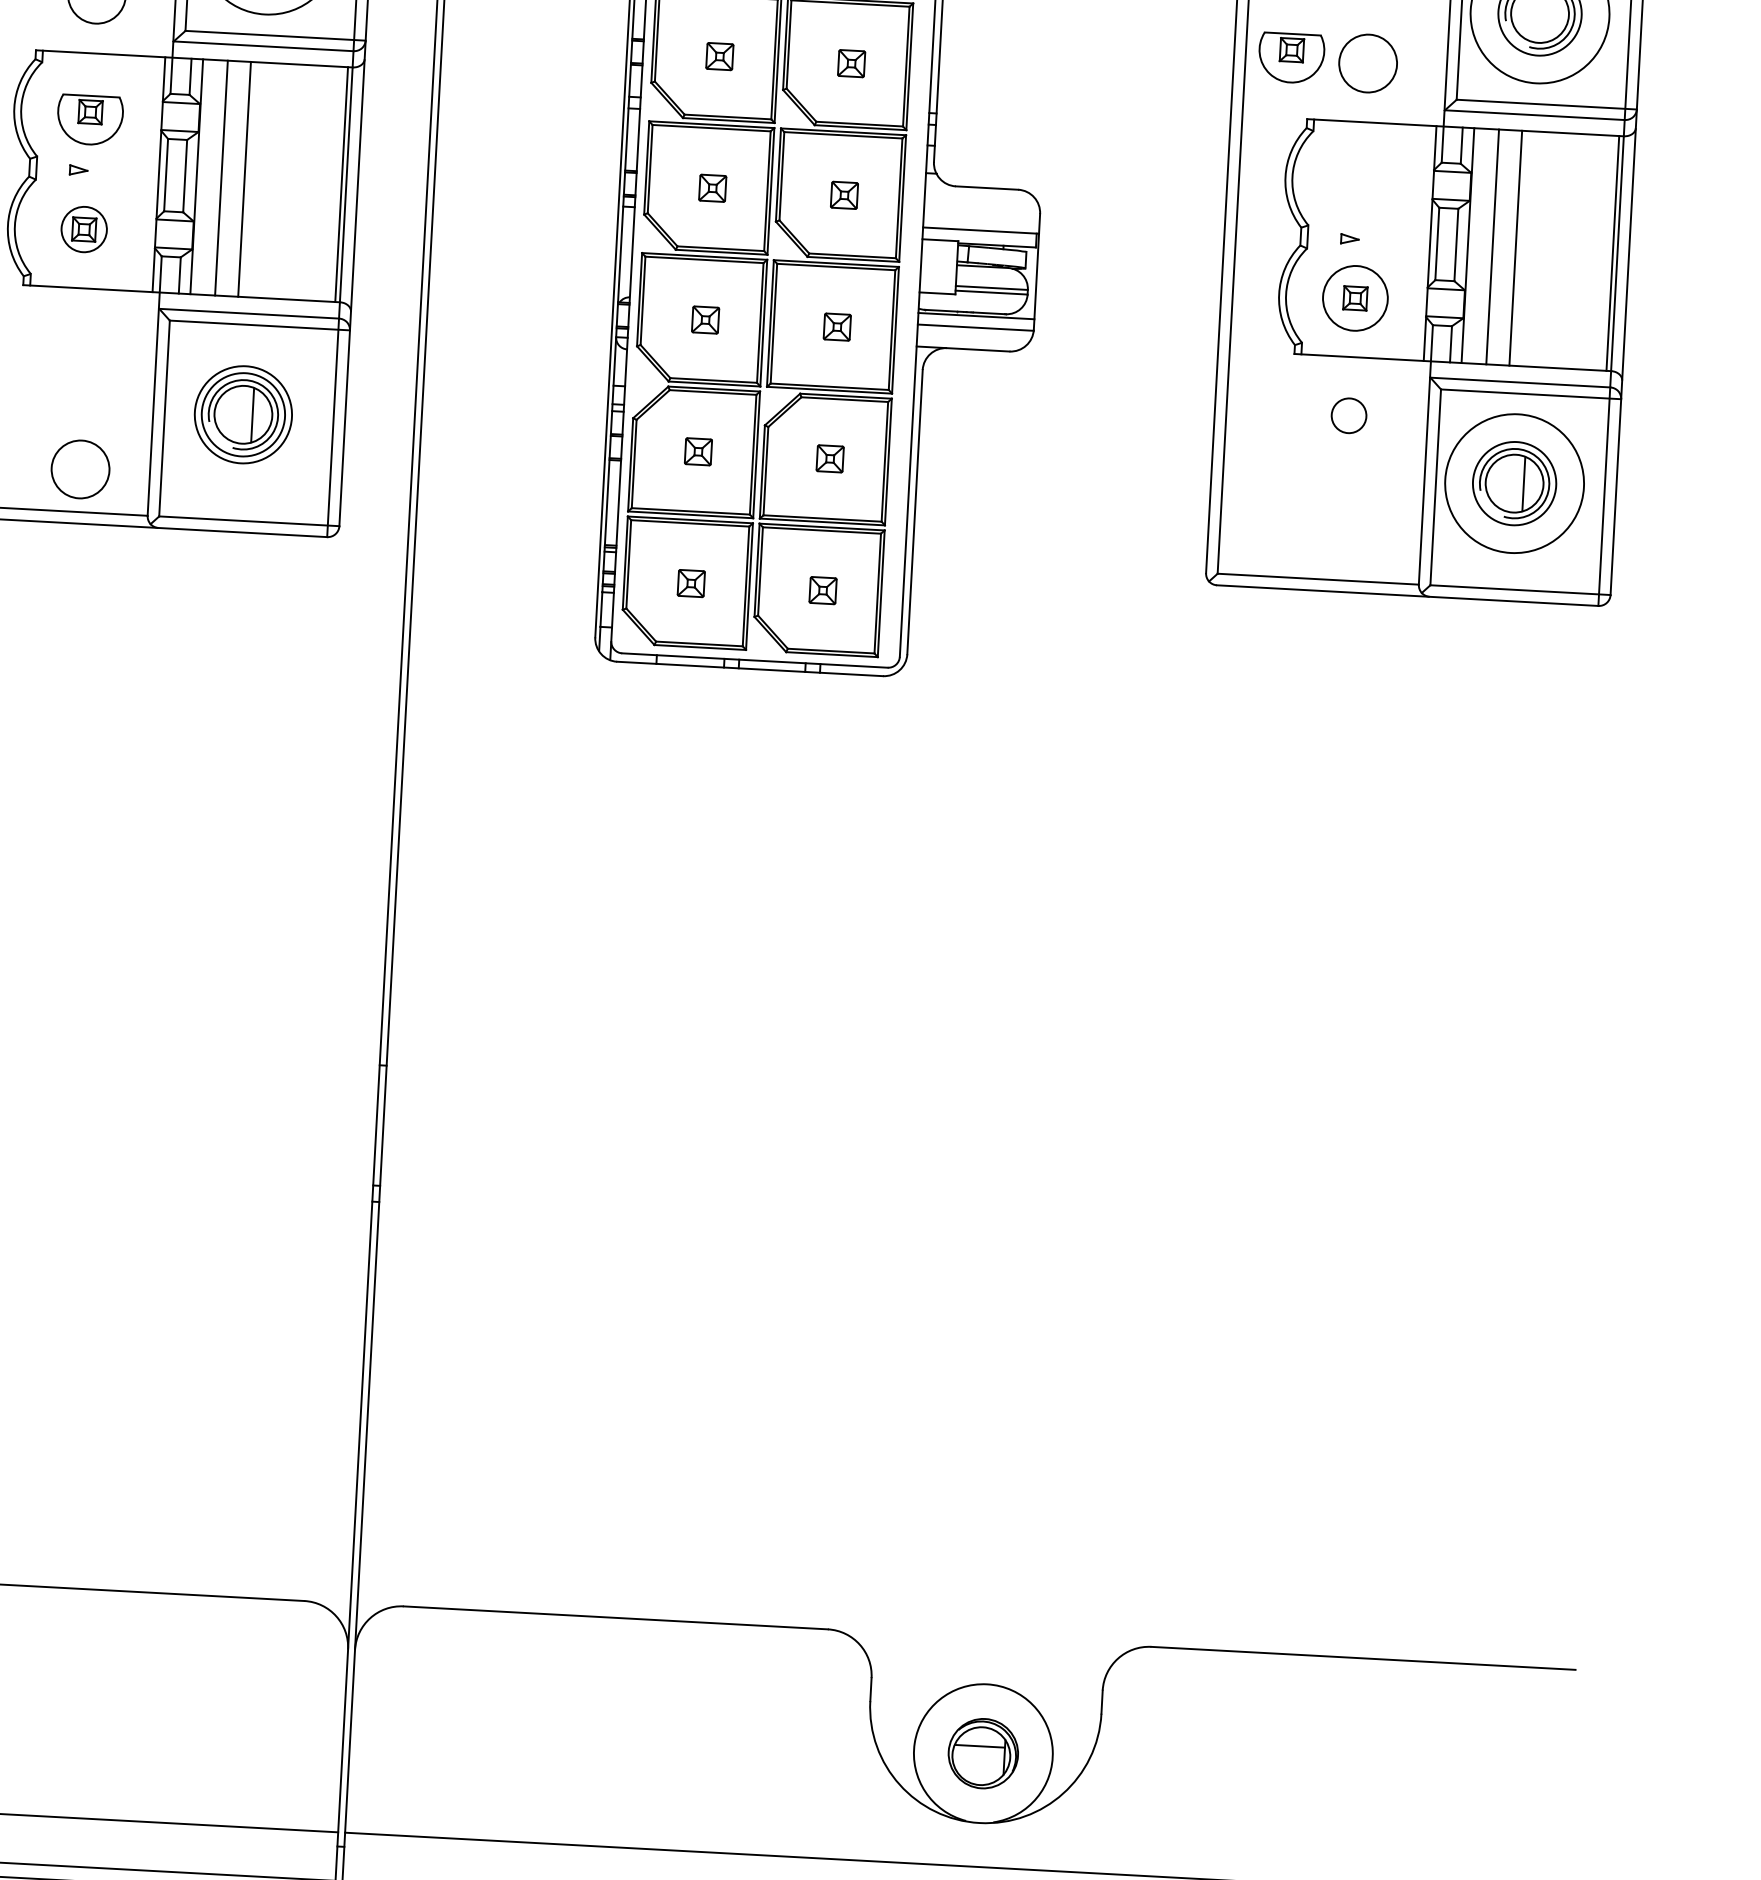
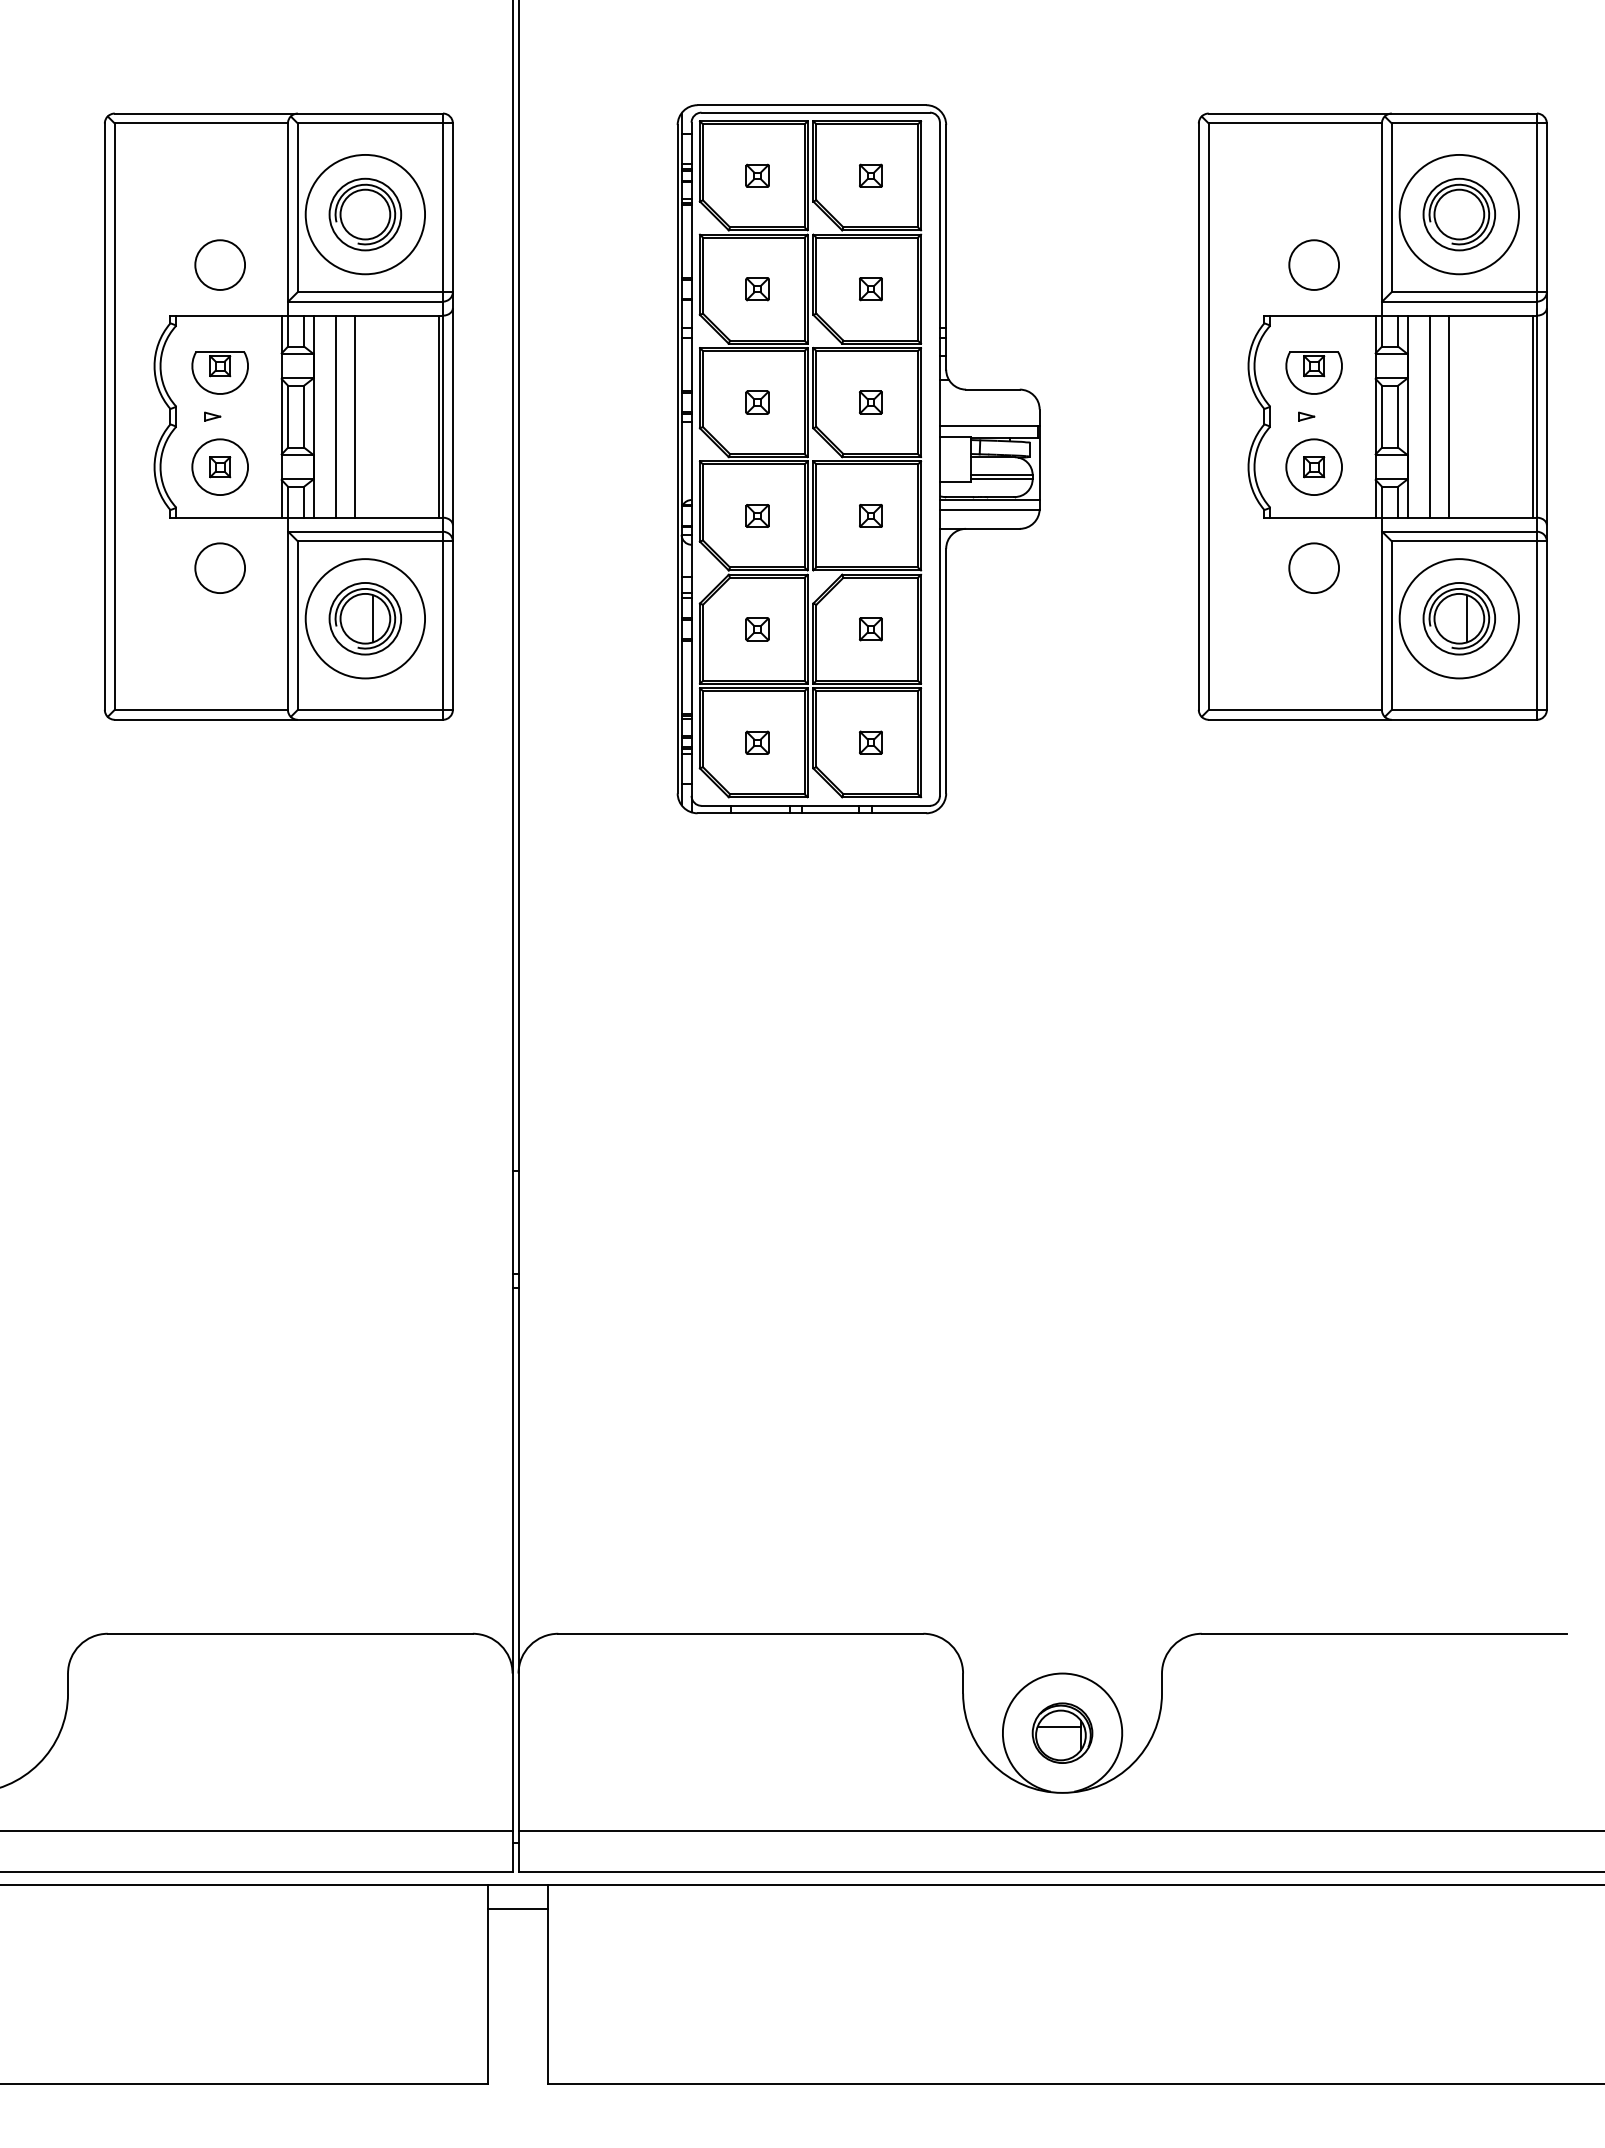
part: (1290, 57) -> (1313, 372), moved
circle: (84, 229) -> (220, 467), size x1.43
circle: (243, 414) -> (365, 618), size x1.43
circle: (1349, 416) -> (1314, 568), size x1.67
circle: (79, 468) -> (219, 567), moved

